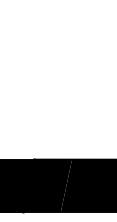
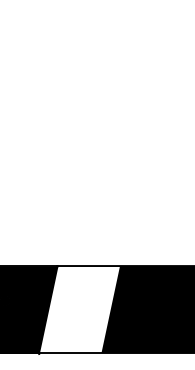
fill: (47, 185) -> (79, 309), removed

